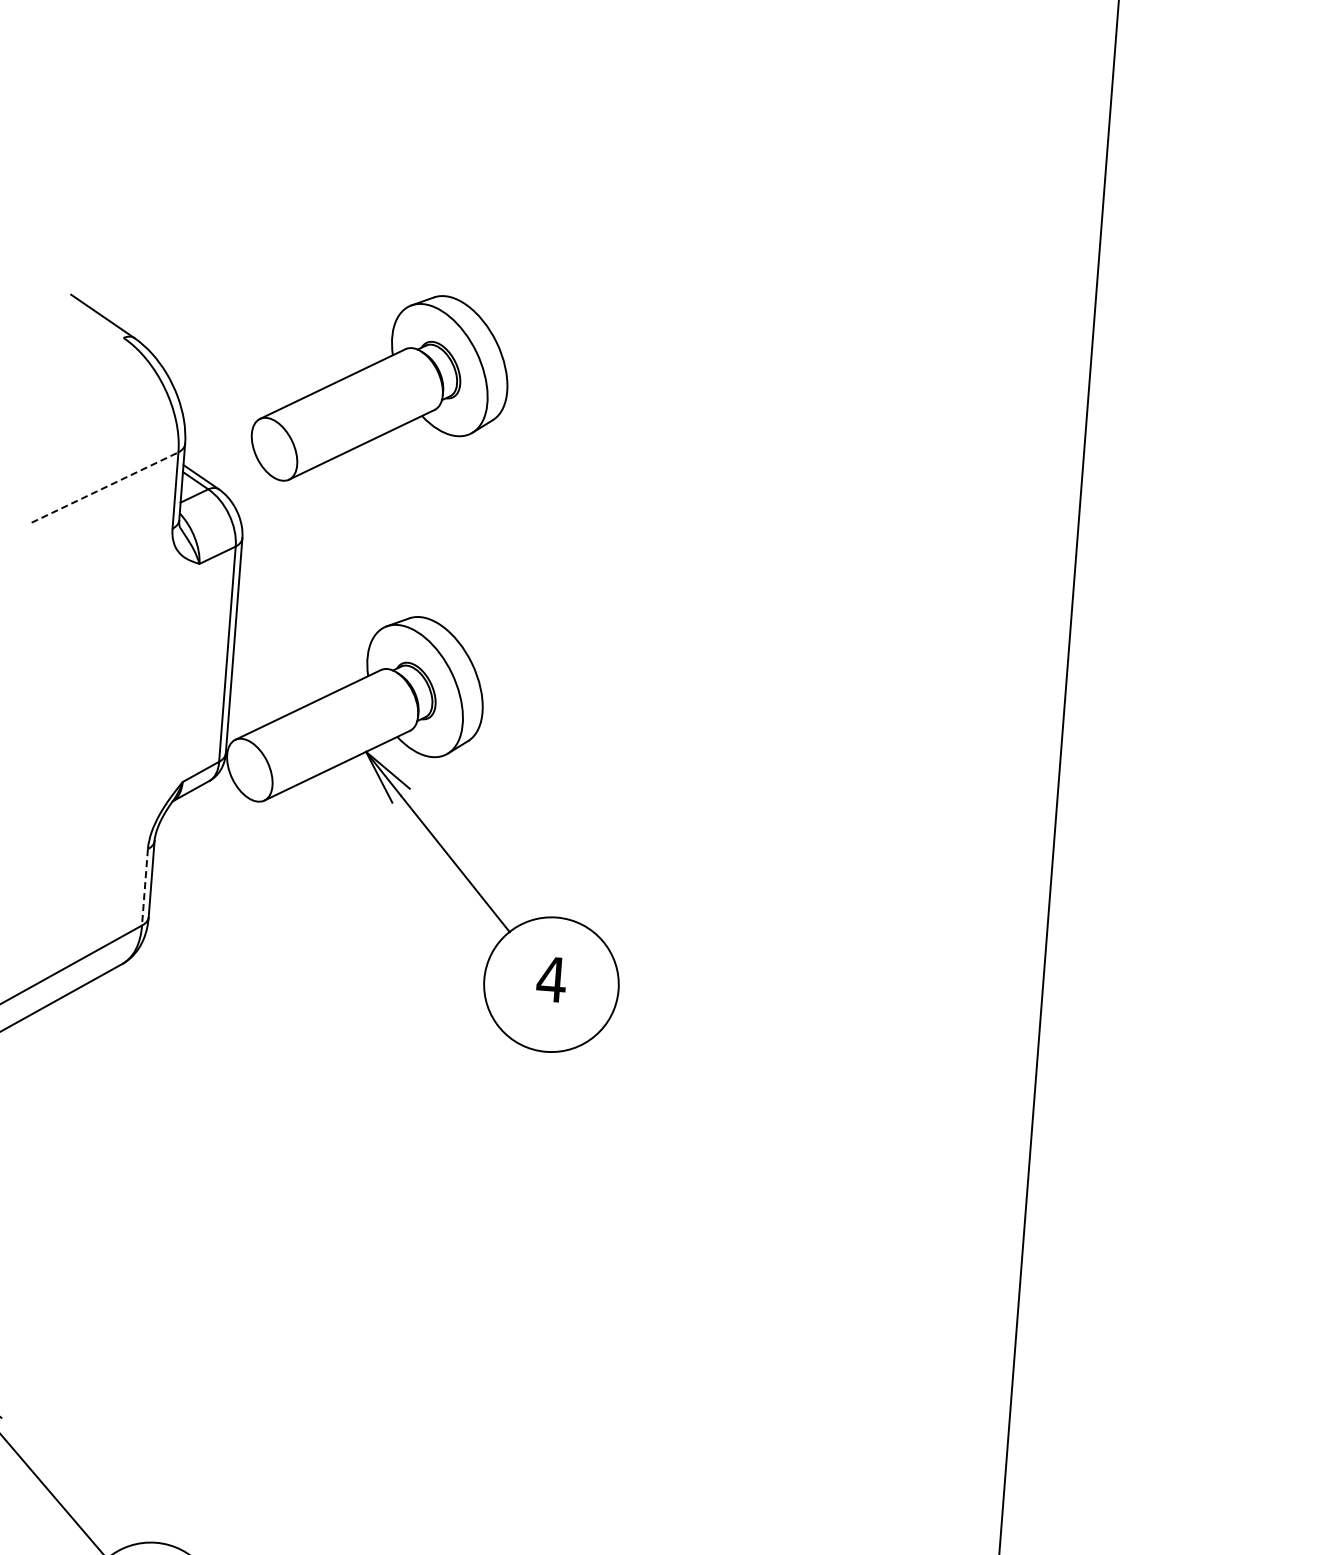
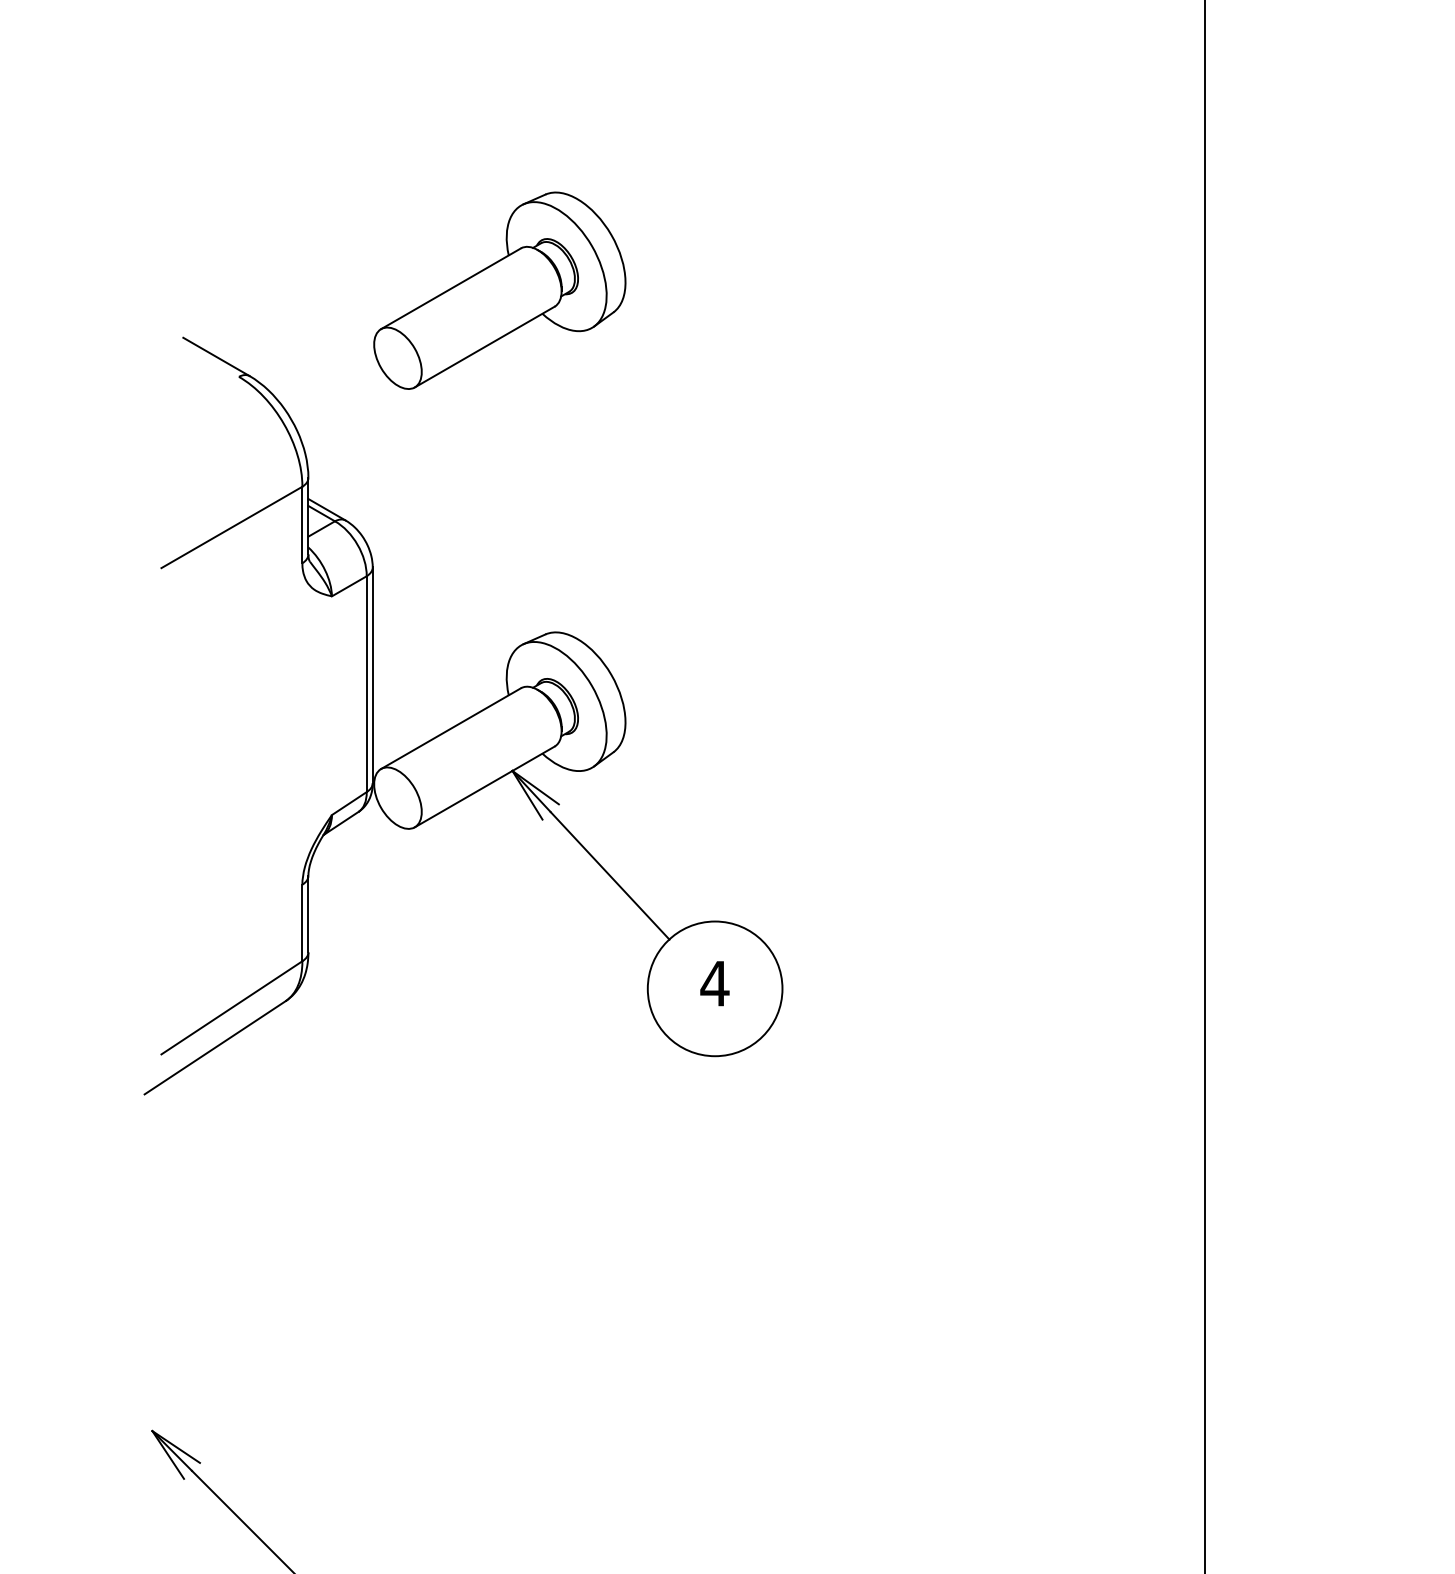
part: (380, 389) -> (499, 290), moved
line: (105, 487) -> (232, 527), dashed -> solid
line: (145, 887) -> (302, 923), dashed -> solid

